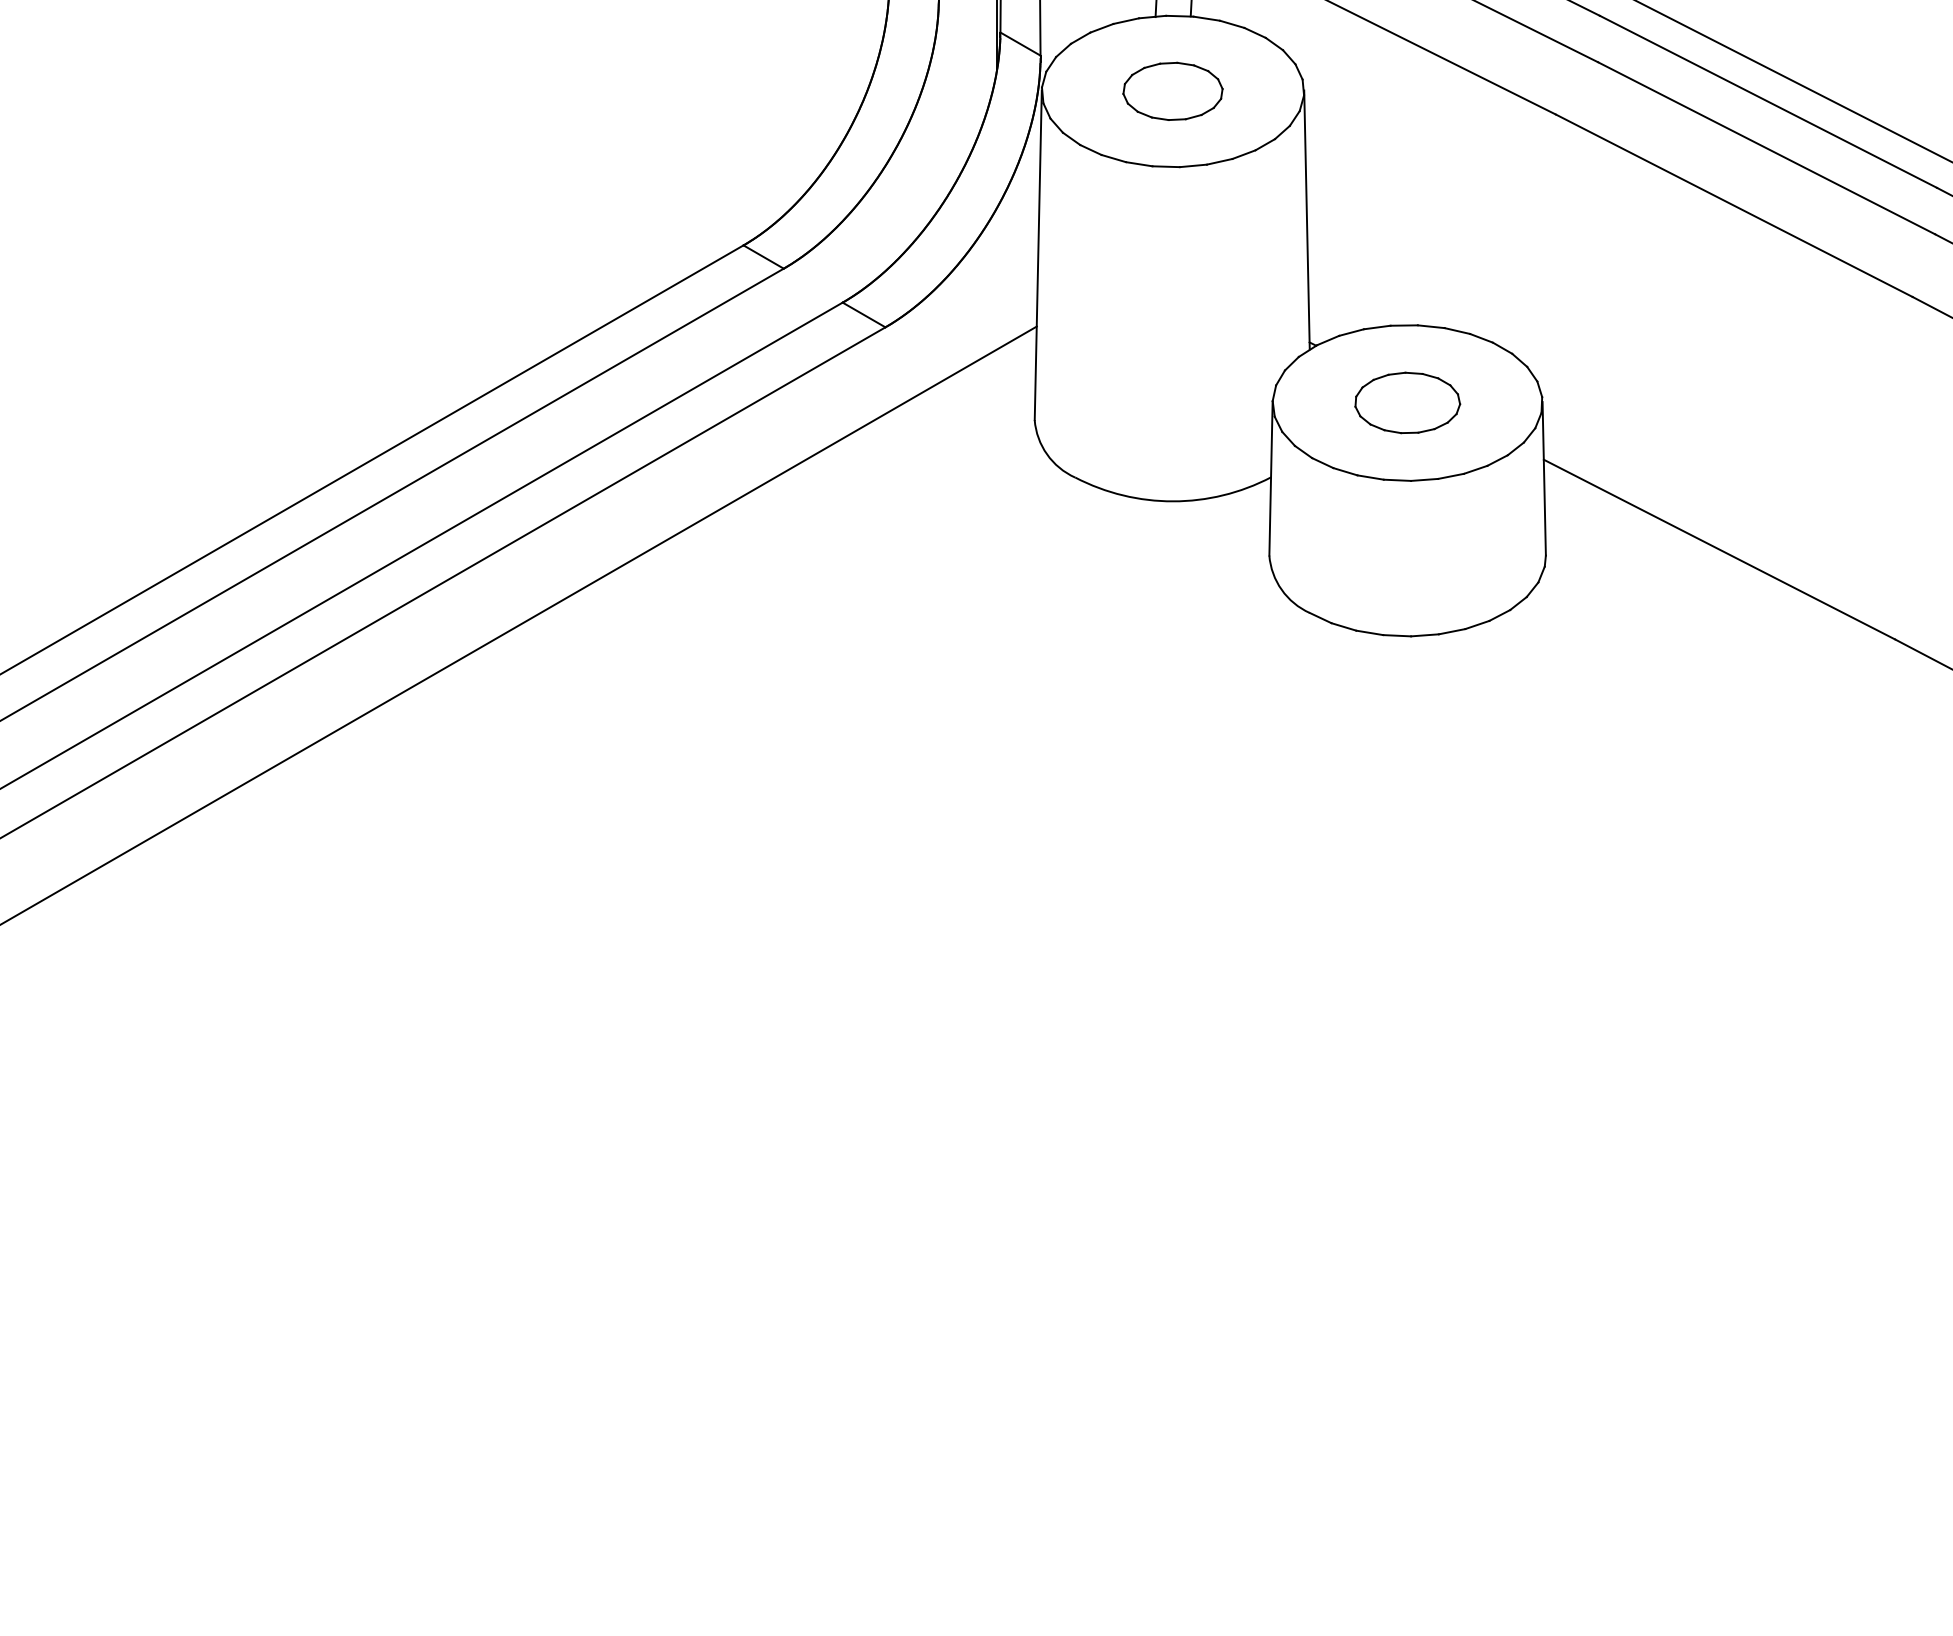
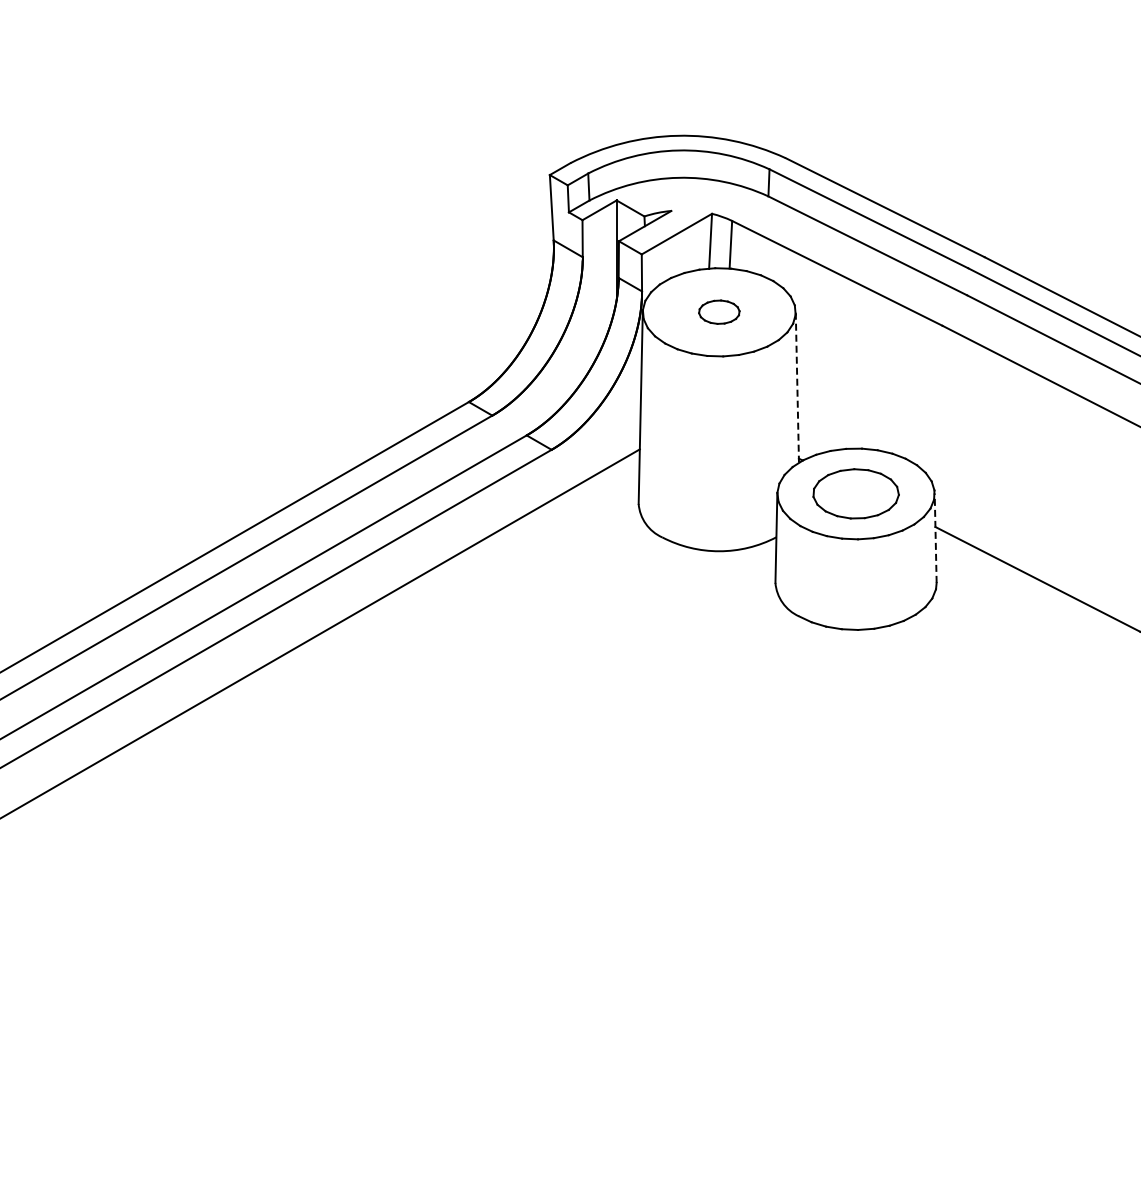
part: (1173, 90) -> (719, 311), size x0.7
line: (1307, 218) -> (797, 386), solid -> dashed
part: (1406, 402) -> (855, 493), size x1.4
line: (1543, 479) -> (935, 538), solid -> dashed

